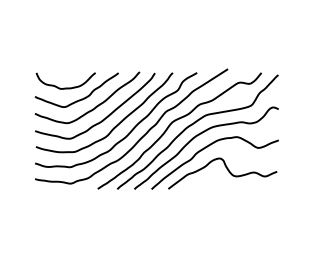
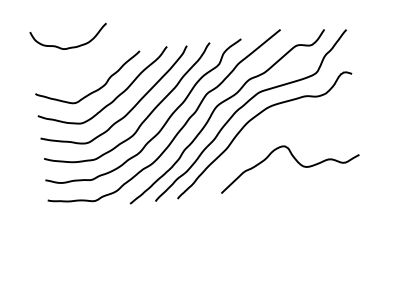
curve: (65, 87) -> (69, 46), moved
curve: (206, 148) -> (264, 135), removed

